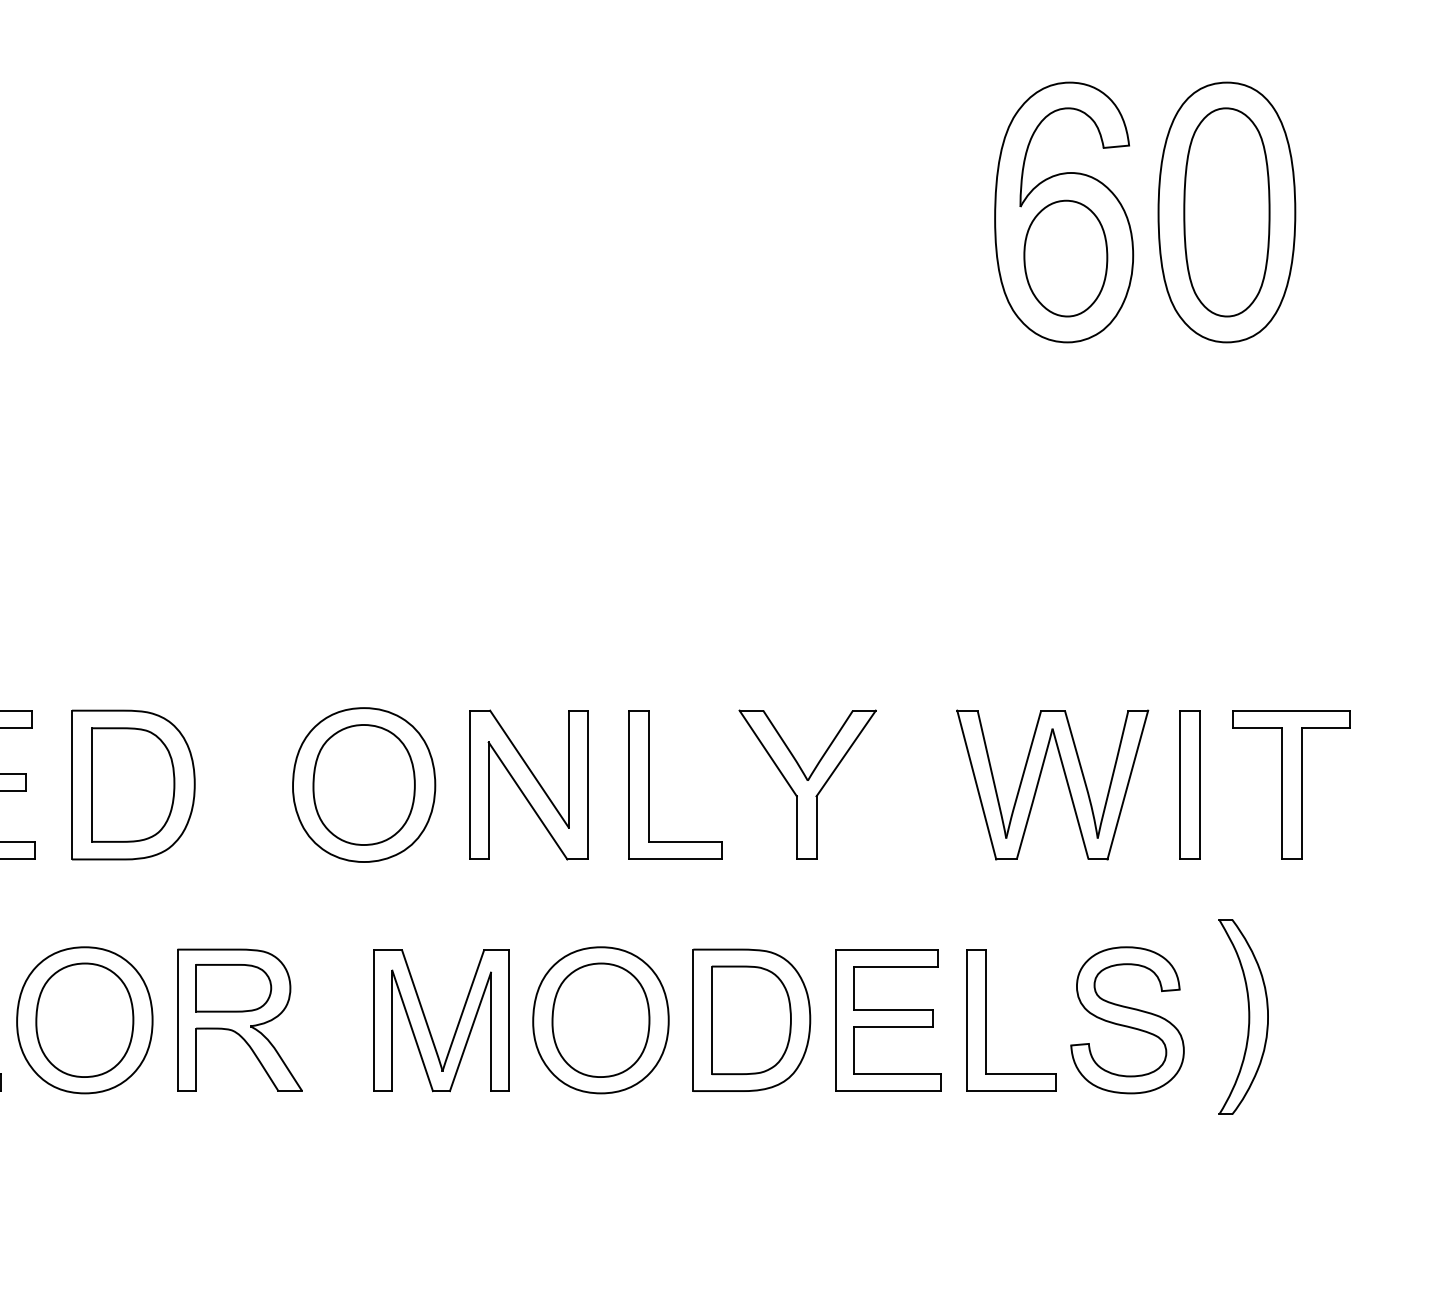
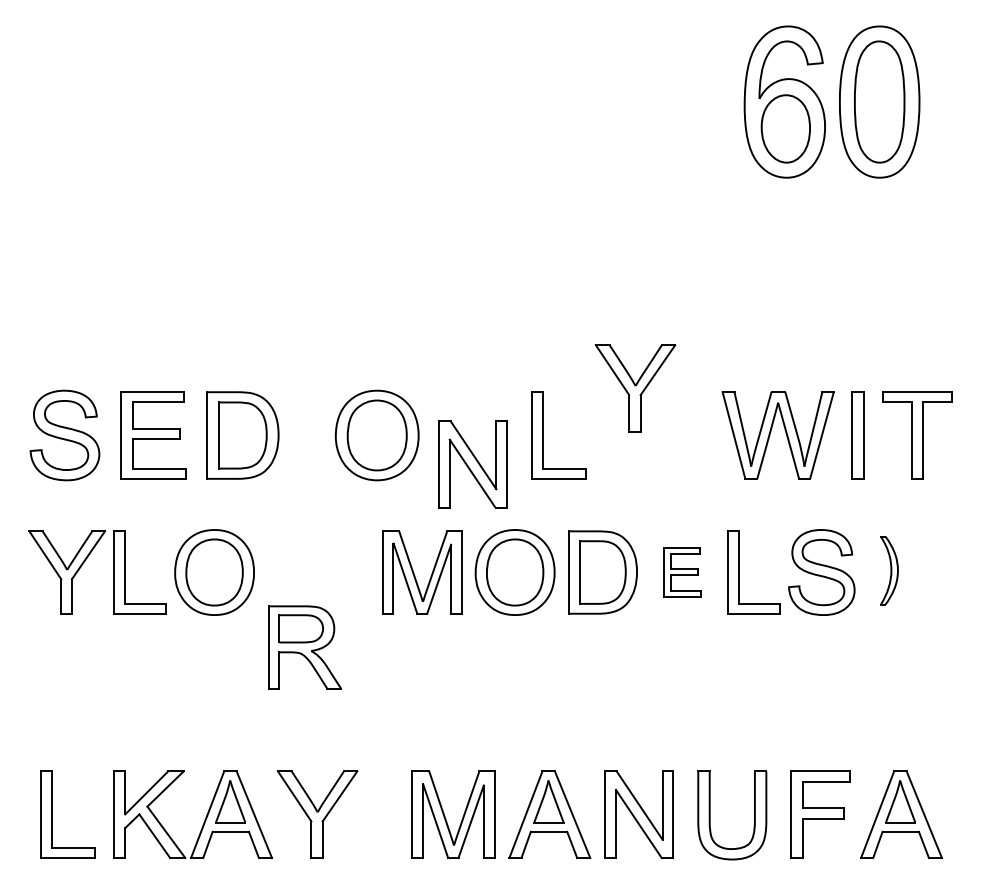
part: (527, 785) -> (472, 464), moved
part: (807, 785) -> (635, 388), moved
part: (1243, 1016) -> (889, 570), size x0.6
part: (239, 1020) -> (304, 647), moved
part: (888, 1020) -> (682, 572), size x0.6

